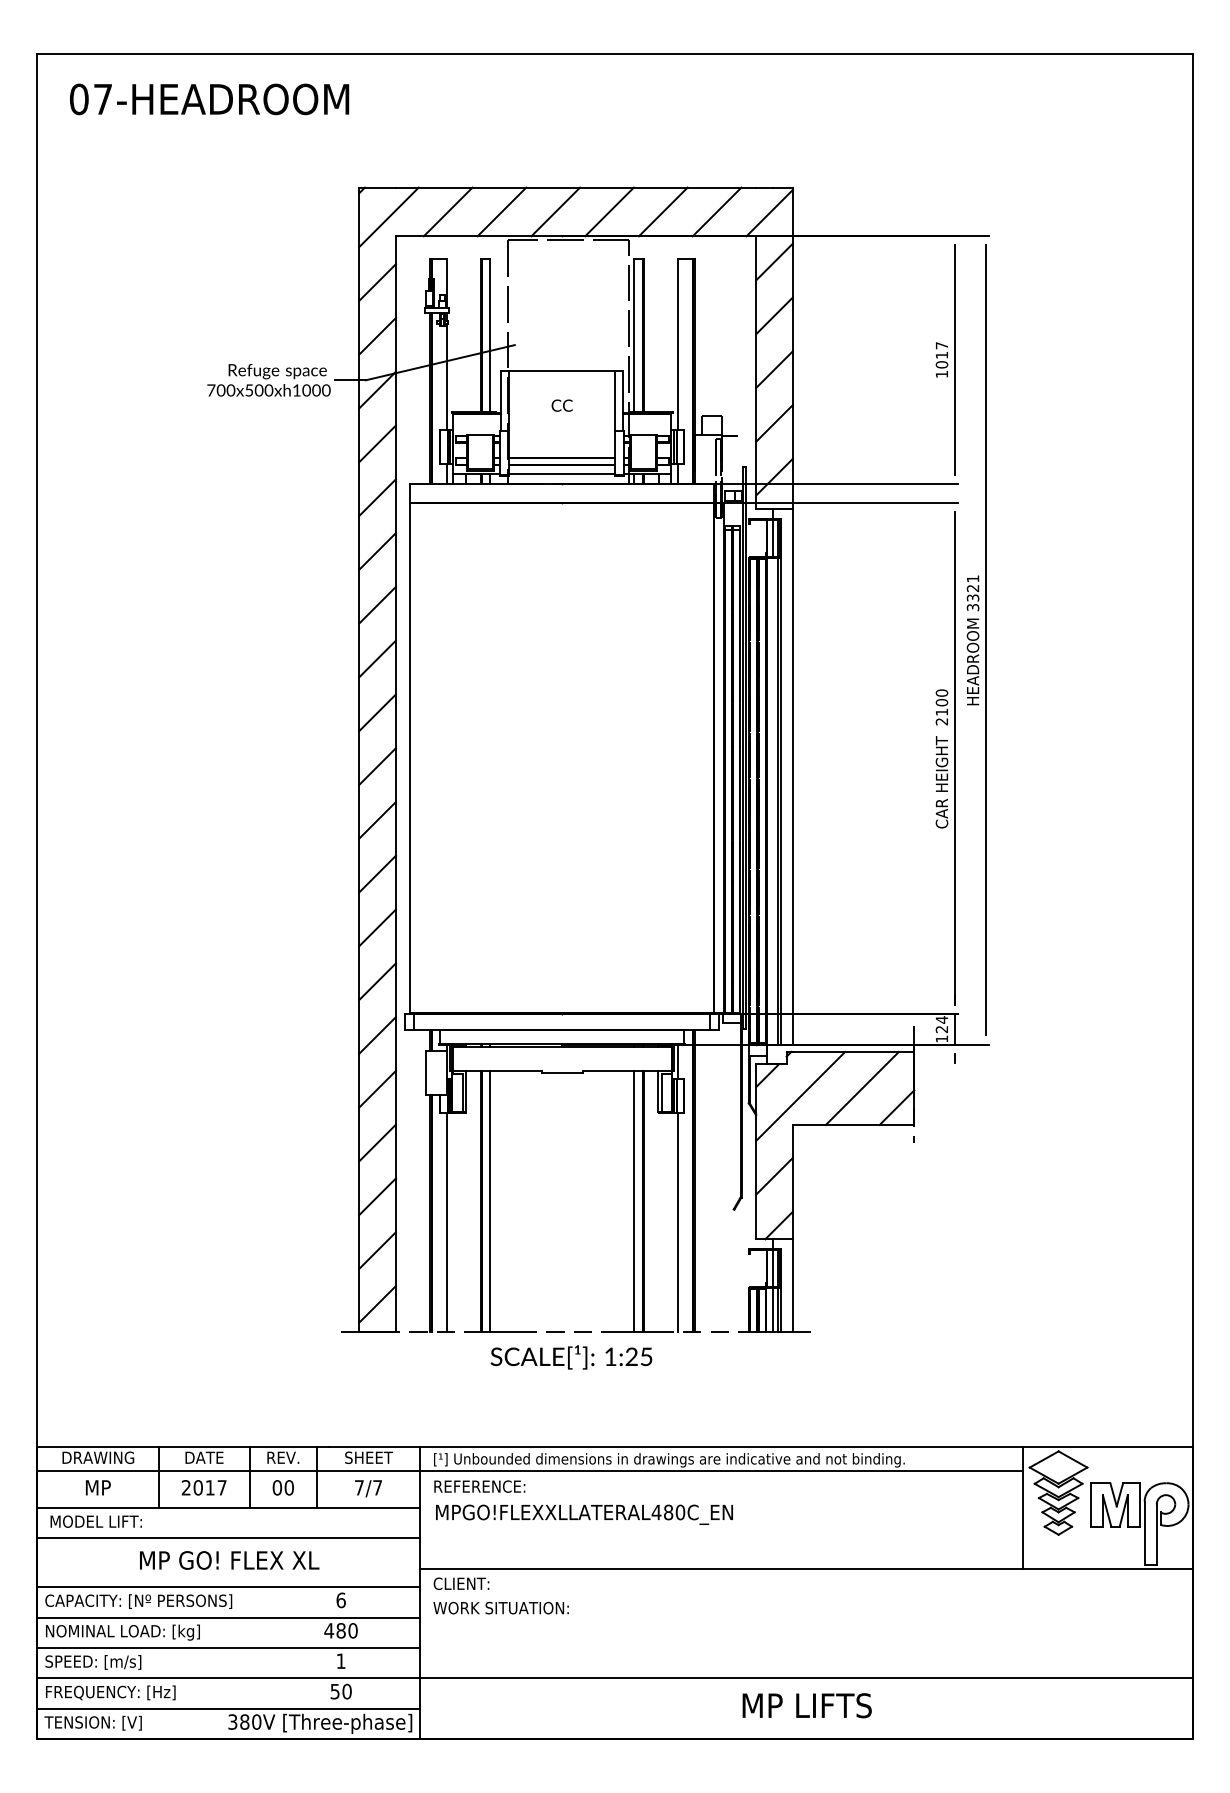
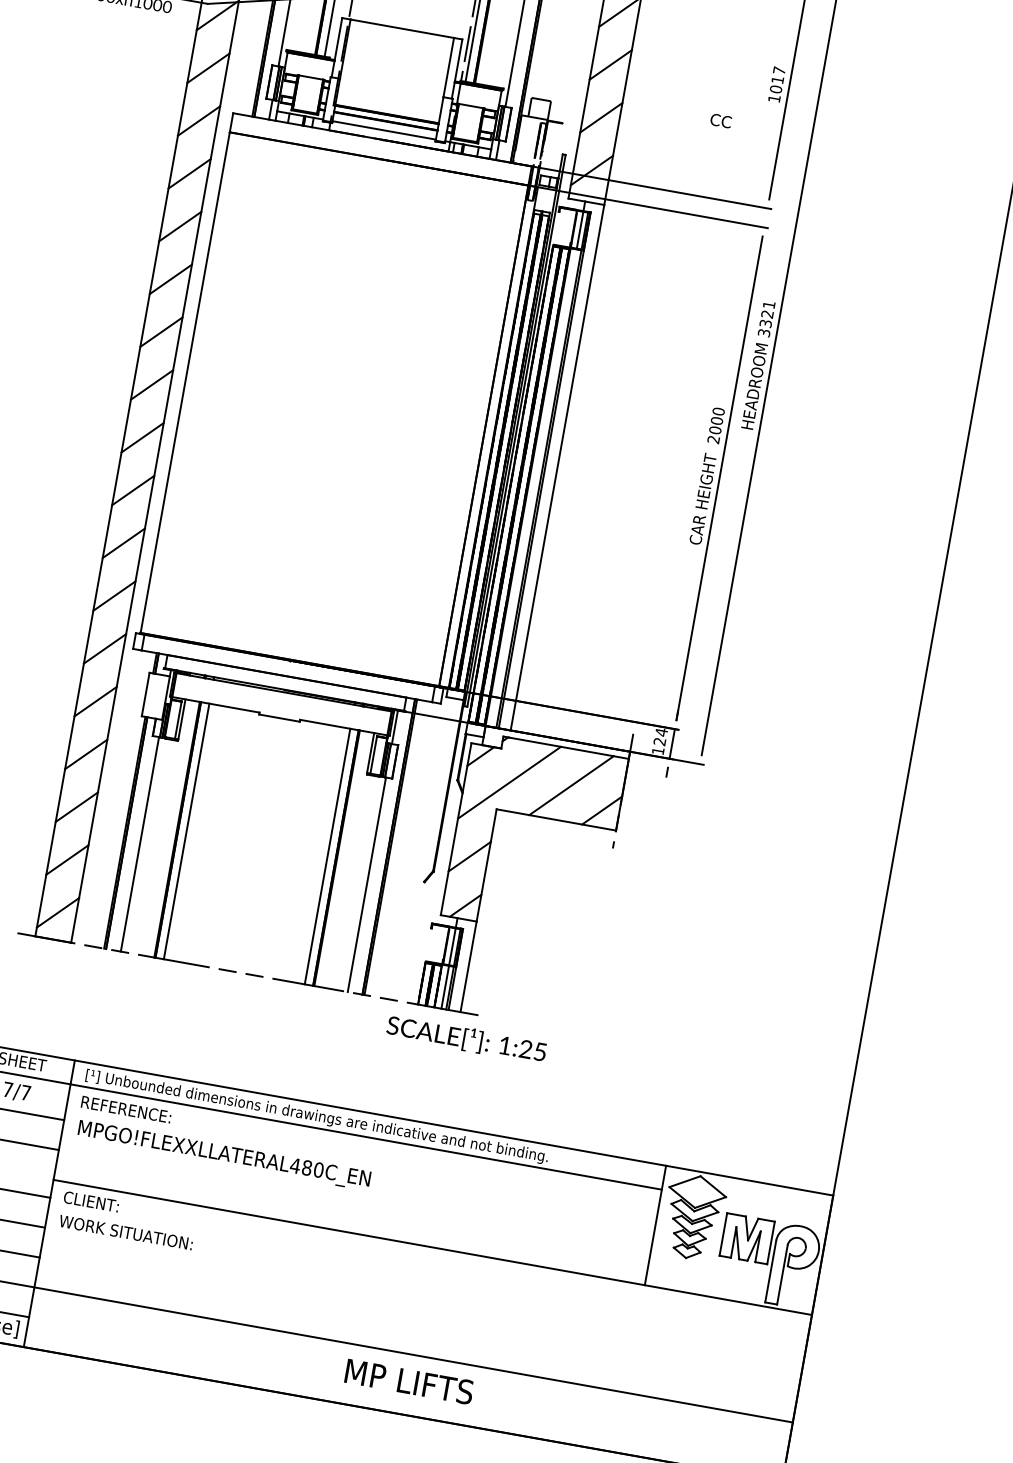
text: (561, 405) -> (720, 120), moved
text: (941, 711) -> (715, 429), 2100 -> 2000
text: (571, 1357) -> (466, 1039), moved

